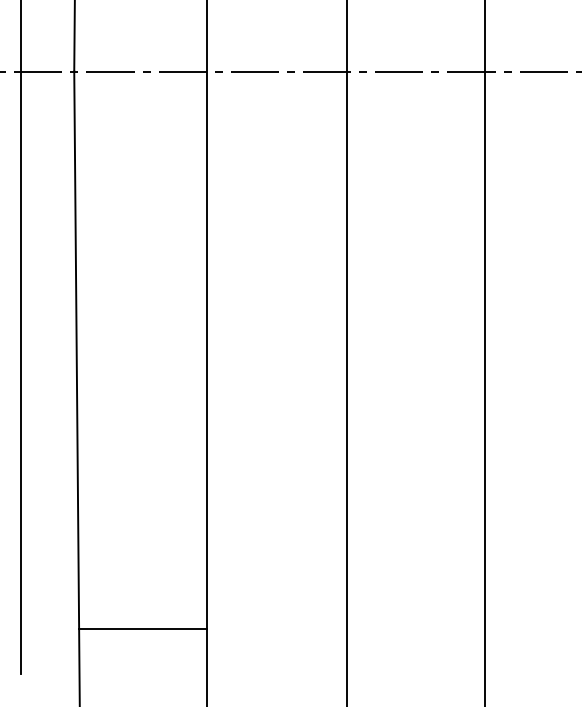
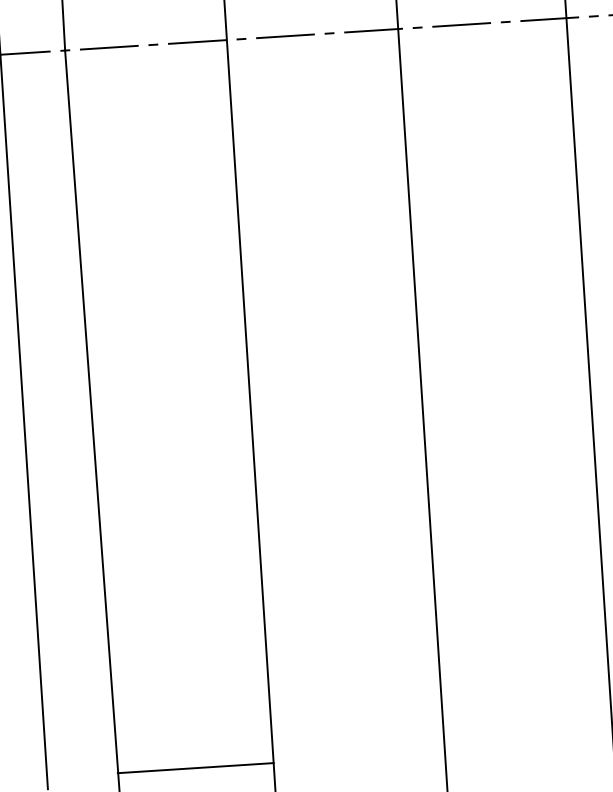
line: (142, 629) -> (195, 768), moved

